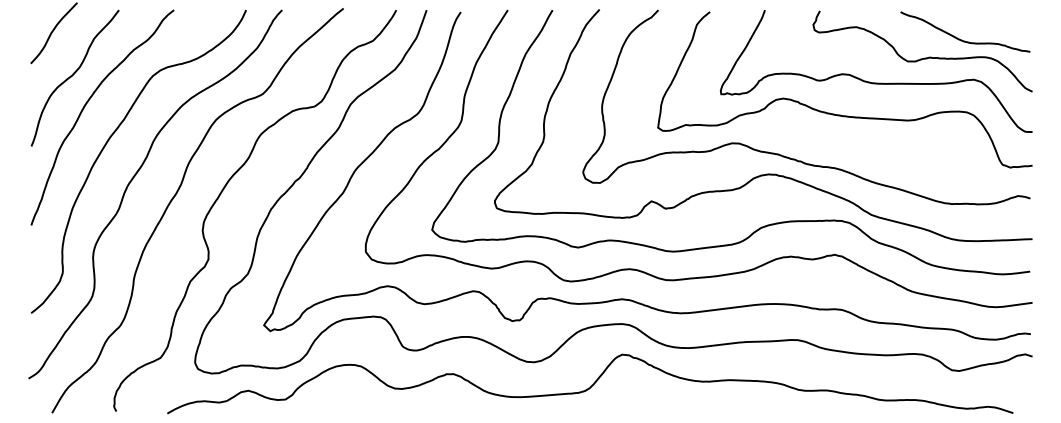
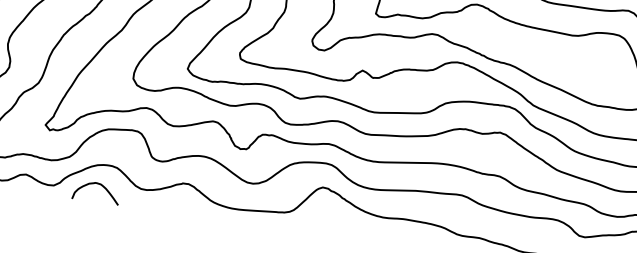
curve: (339, 390) -> (97, 184), added

